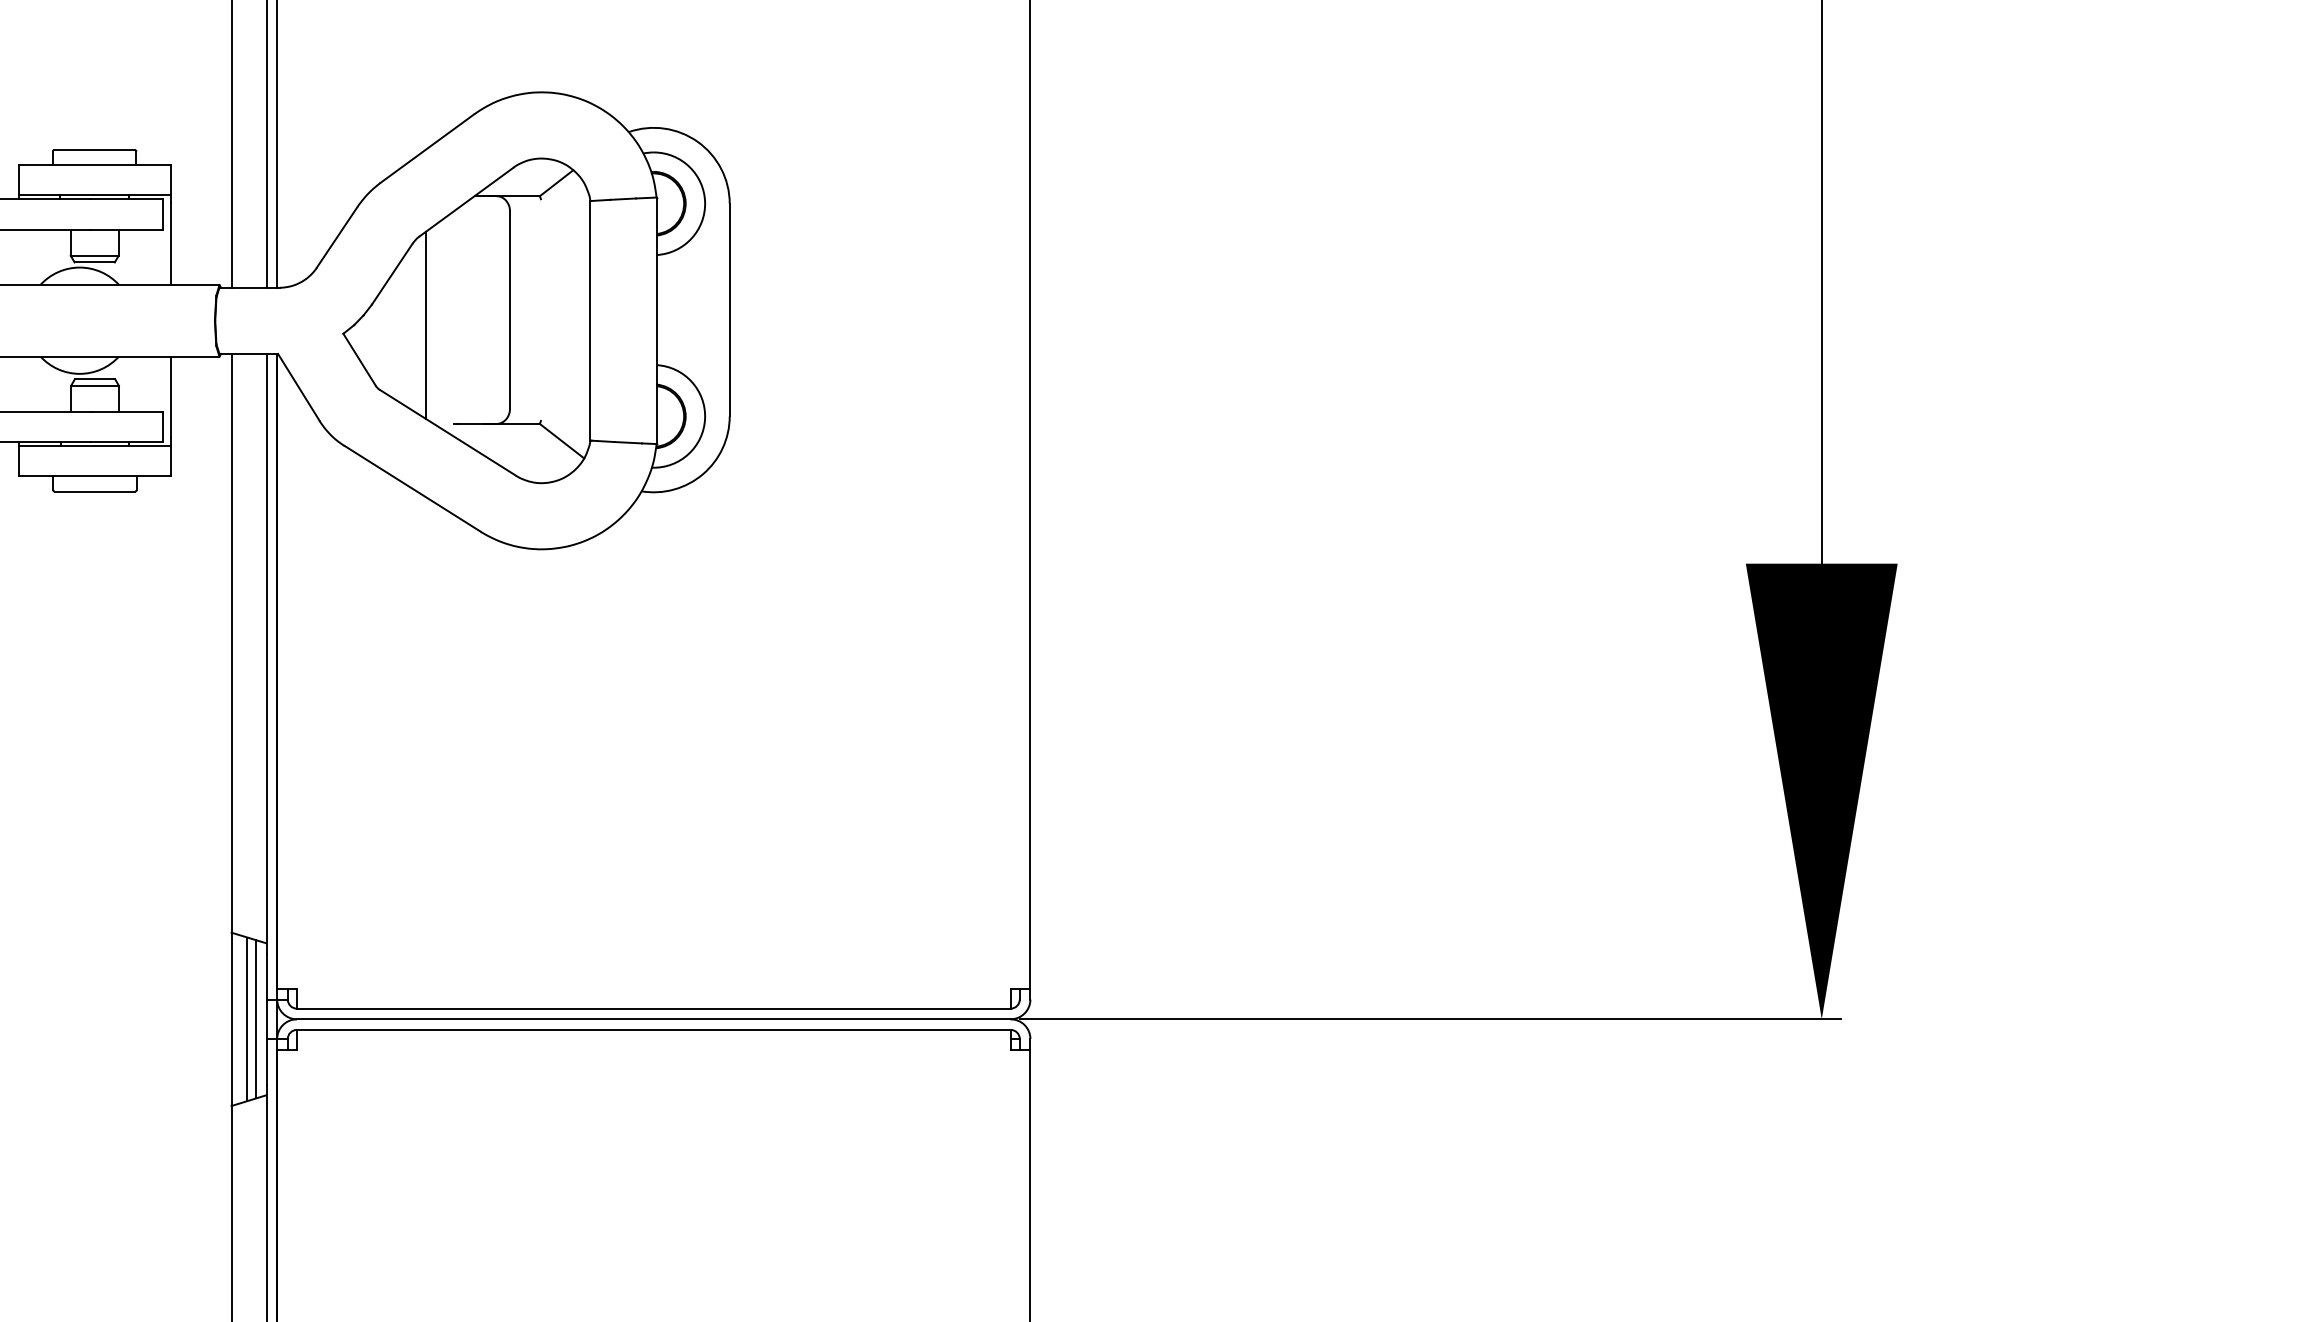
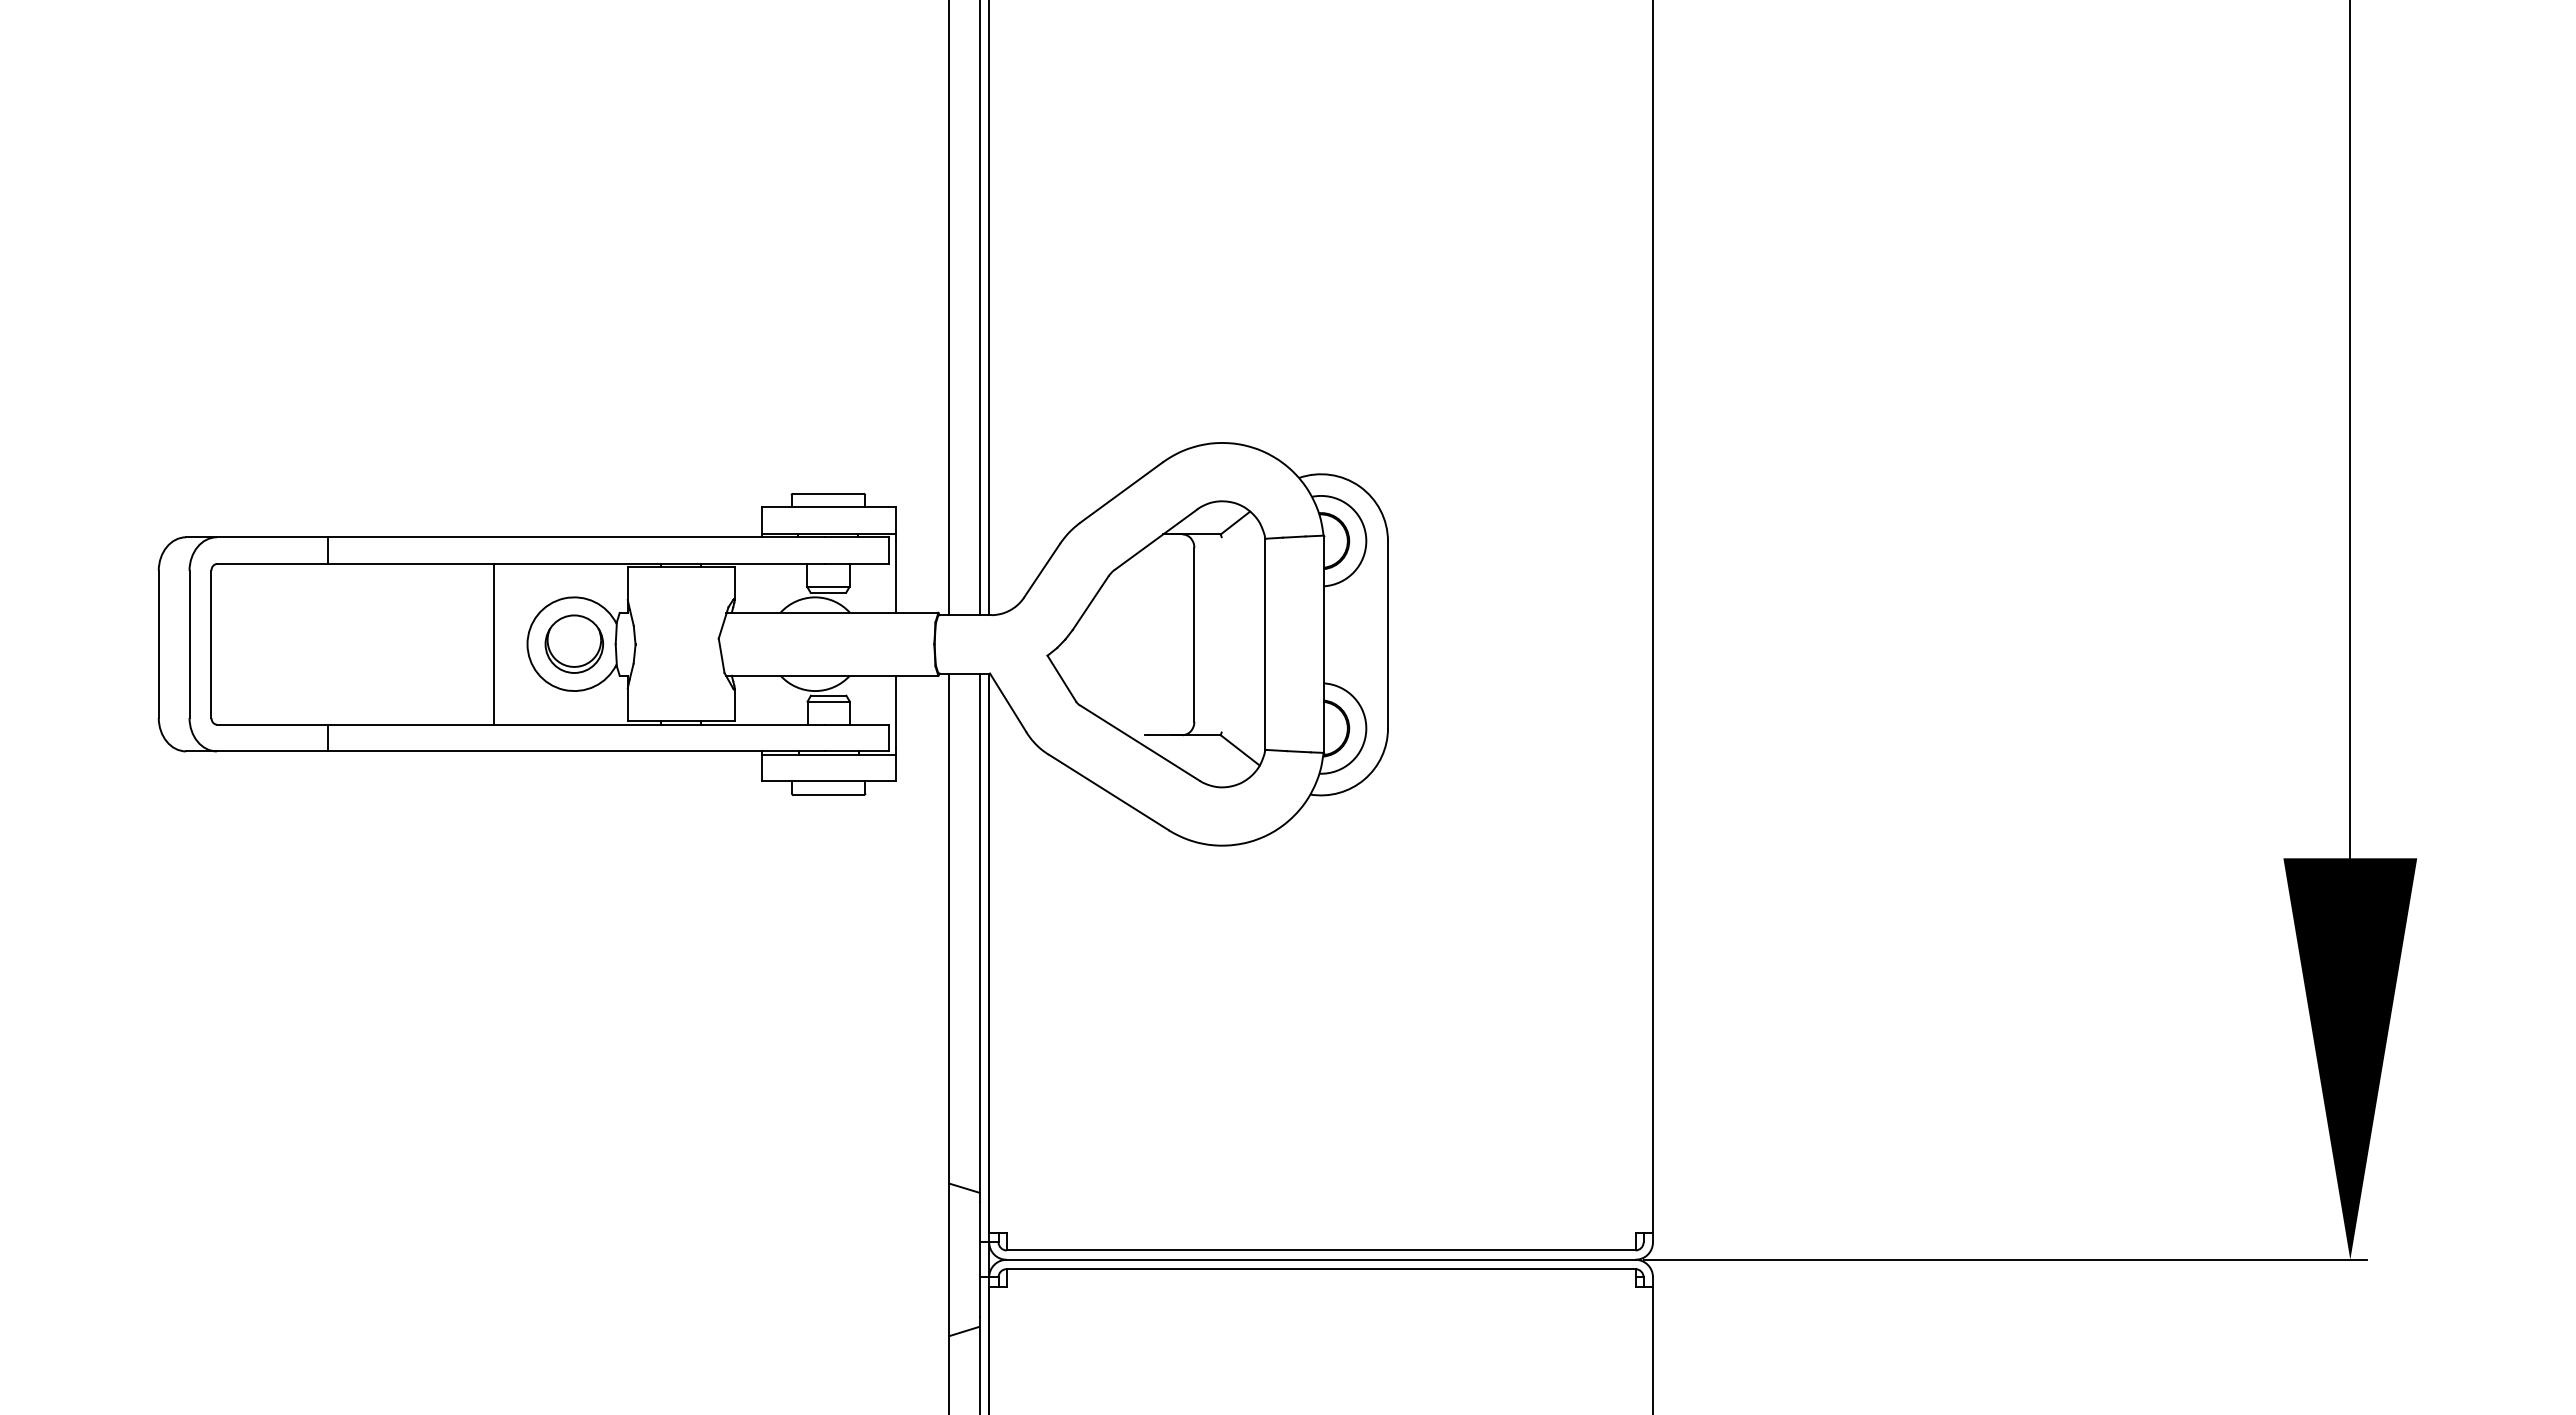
line: (426, 324) -> (1120, 647), removed
line: (246, 1018) -> (962, 1259), removed
line: (255, 1018) -> (970, 1259), removed

